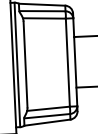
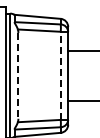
line: (67, 62) -> (60, 75), solid -> dashed
line: (25, 64) -> (18, 75), solid -> dashed

